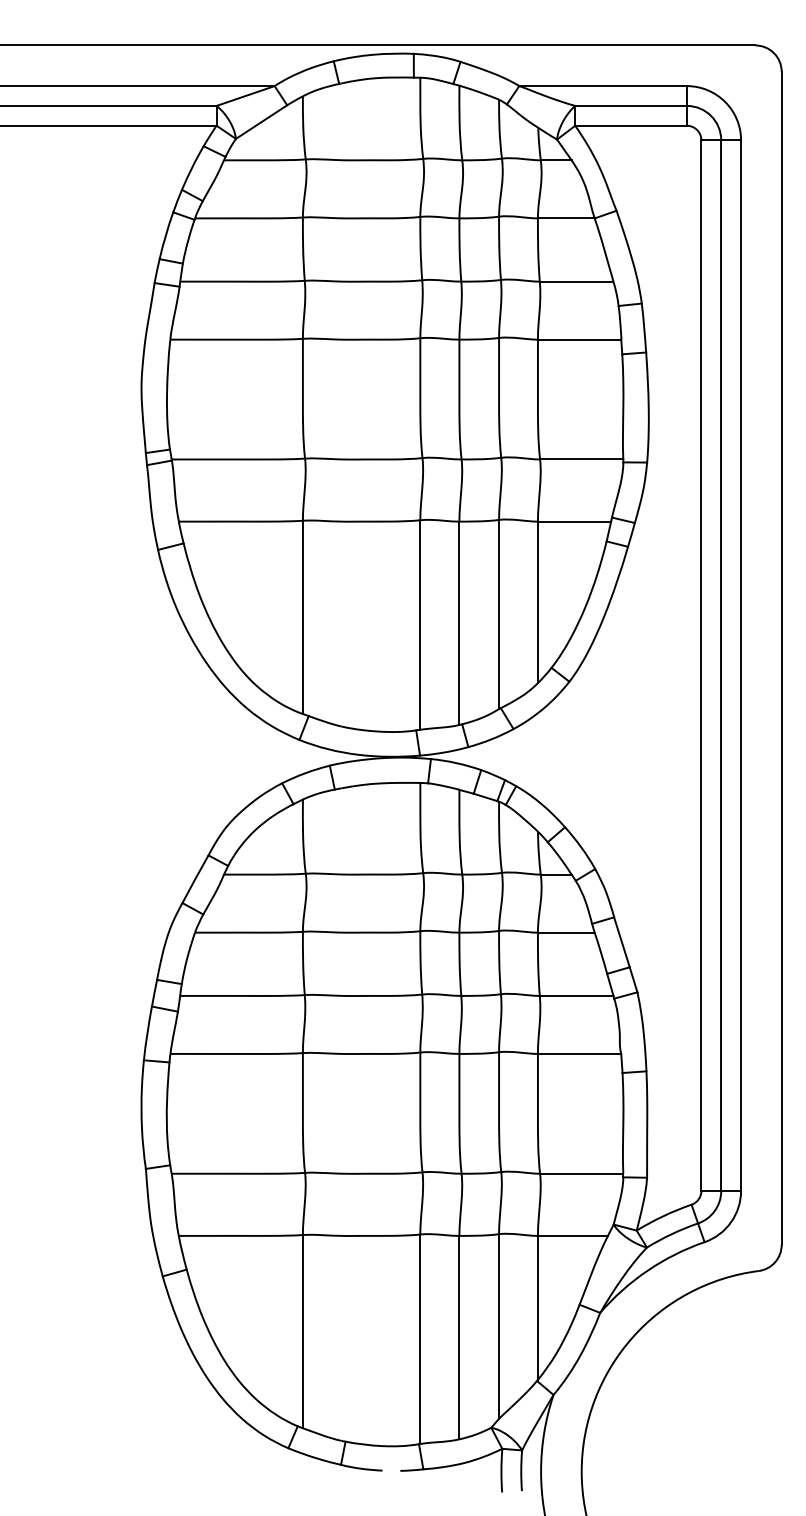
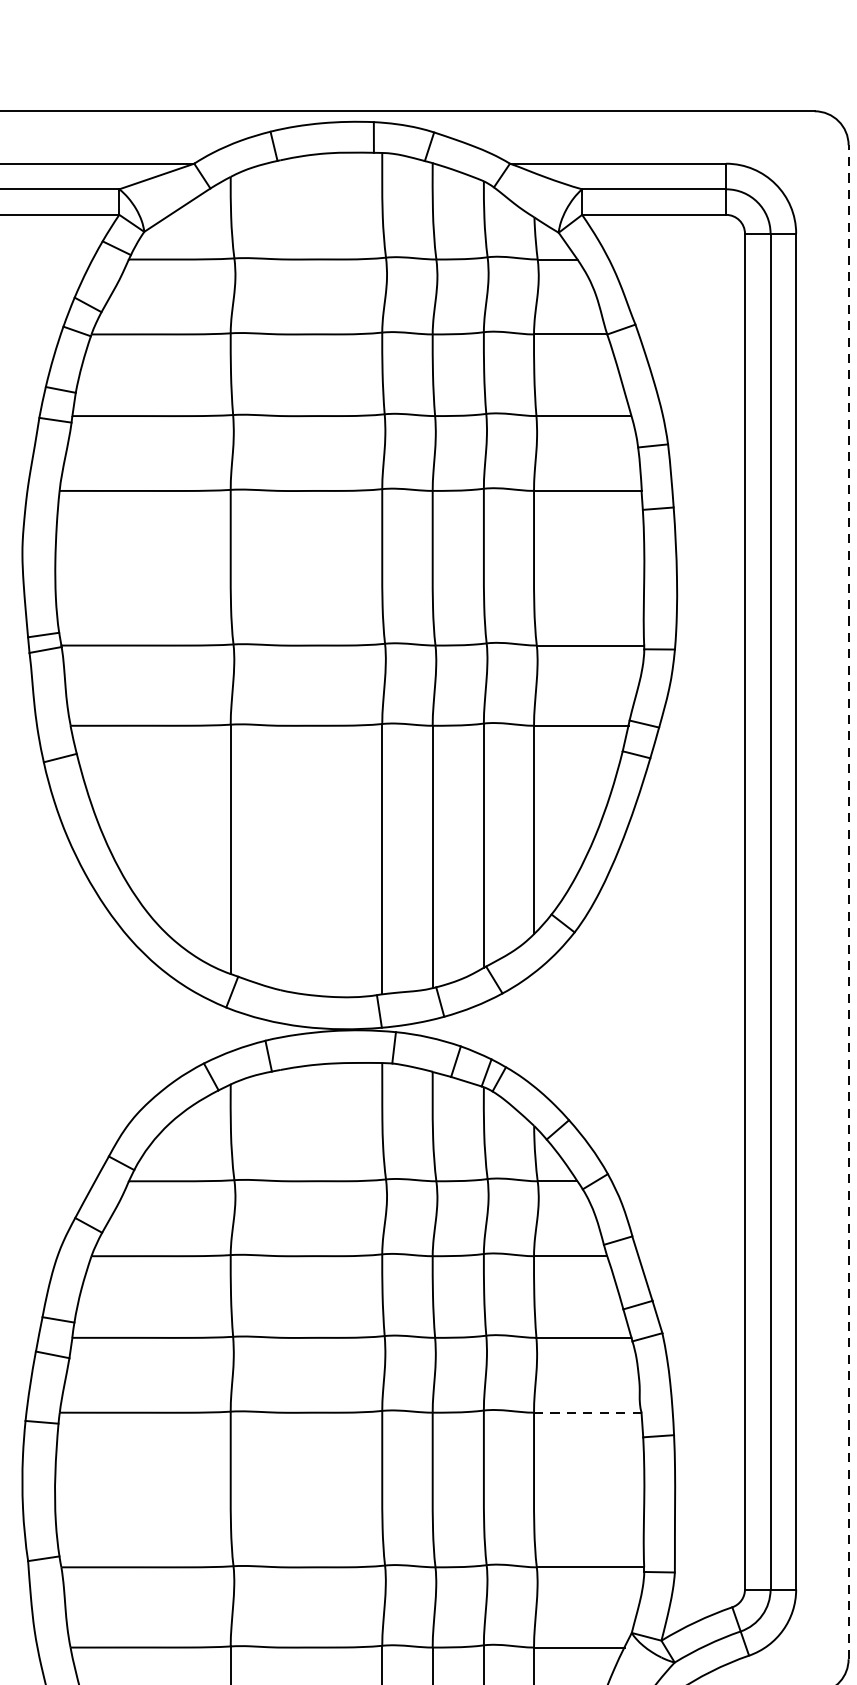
line: (781, 658) -> (848, 902), solid -> dashed
line: (579, 1053) -> (587, 1412), solid -> dashed

